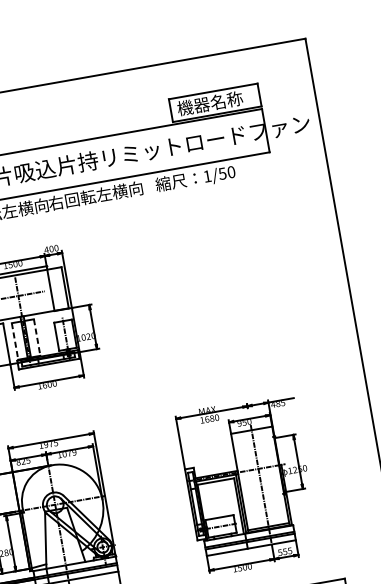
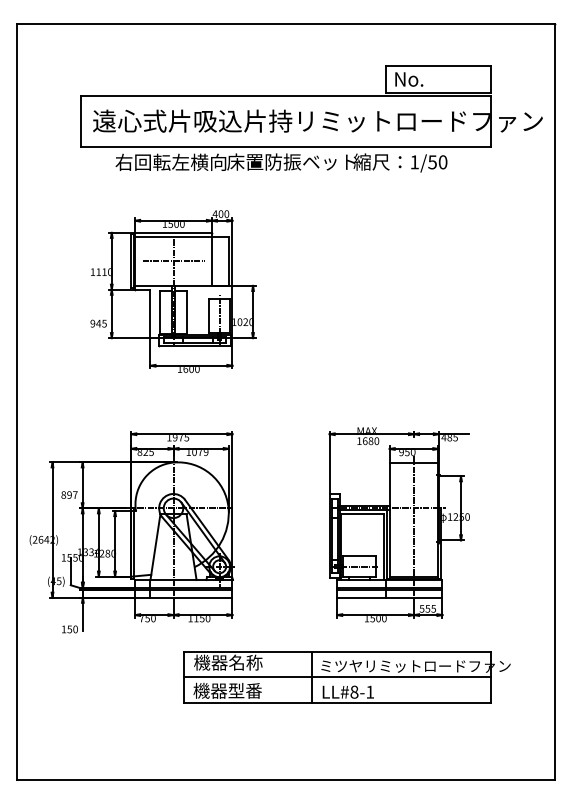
text: (210, 103) -> (432, 79), 機器名称 -> No.
text: (103, 194) -> (291, 161), 右回転左横向 -> 床置防振ベット
line: (37, 337) -> (186, 312), dashed -> solid
line: (15, 341) -> (160, 312), dashed -> solid

